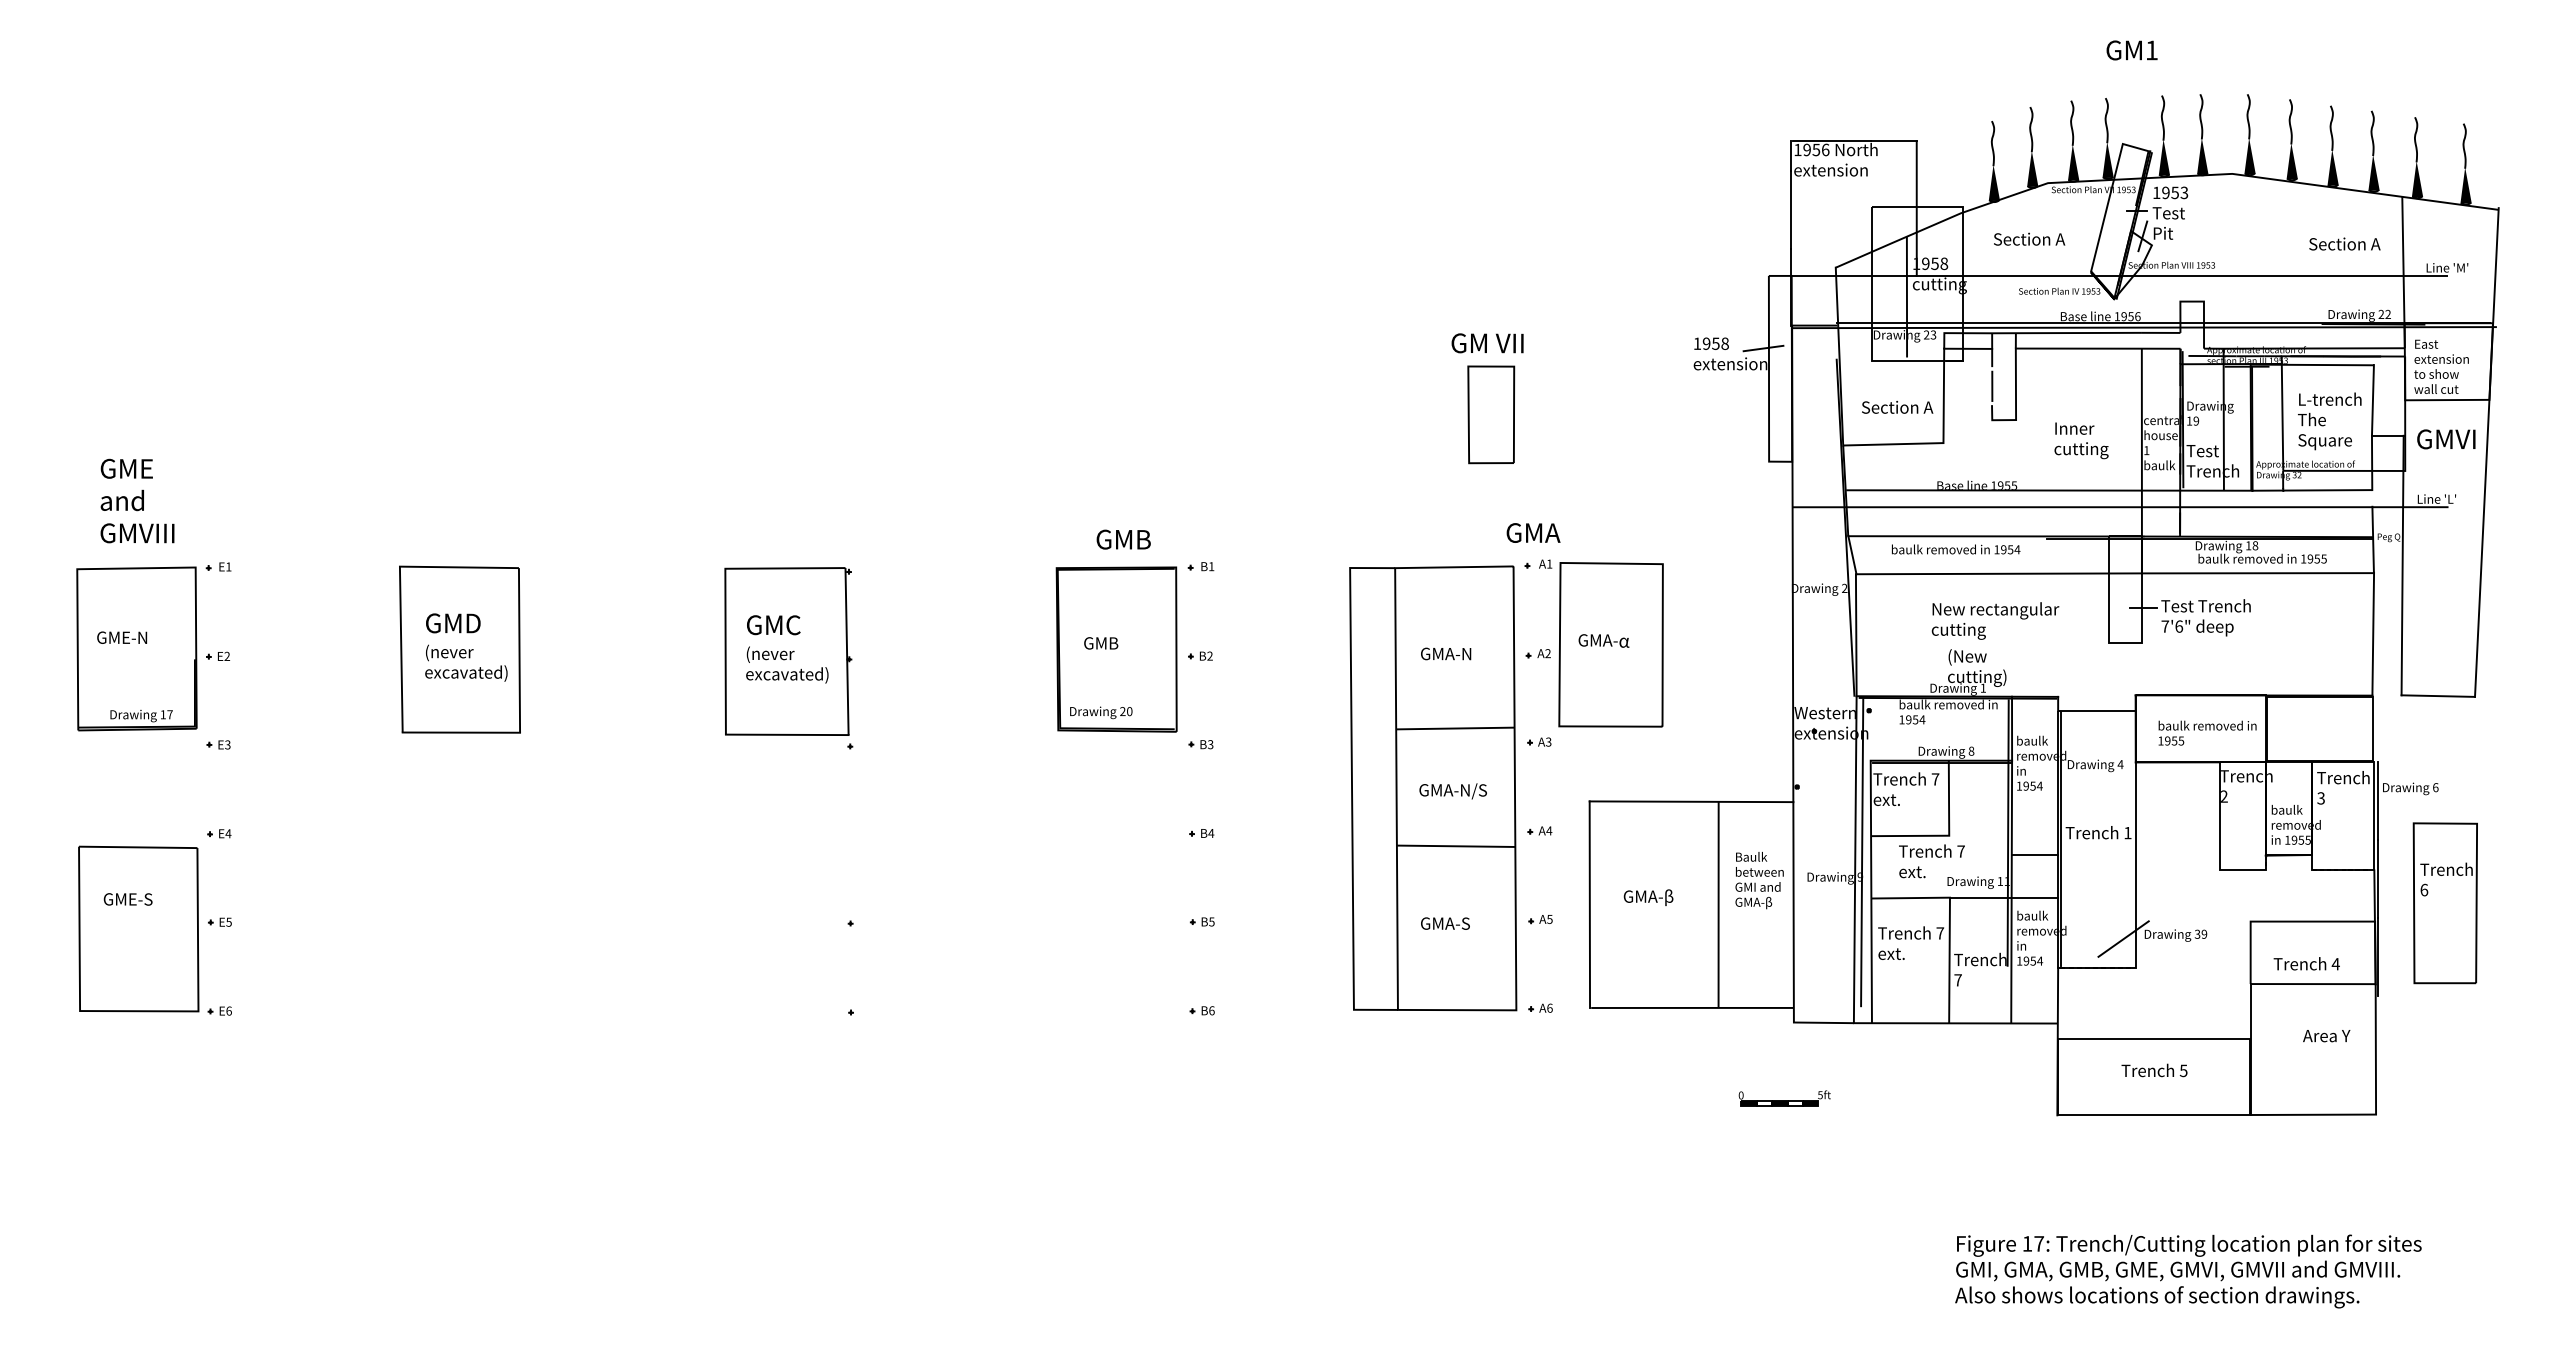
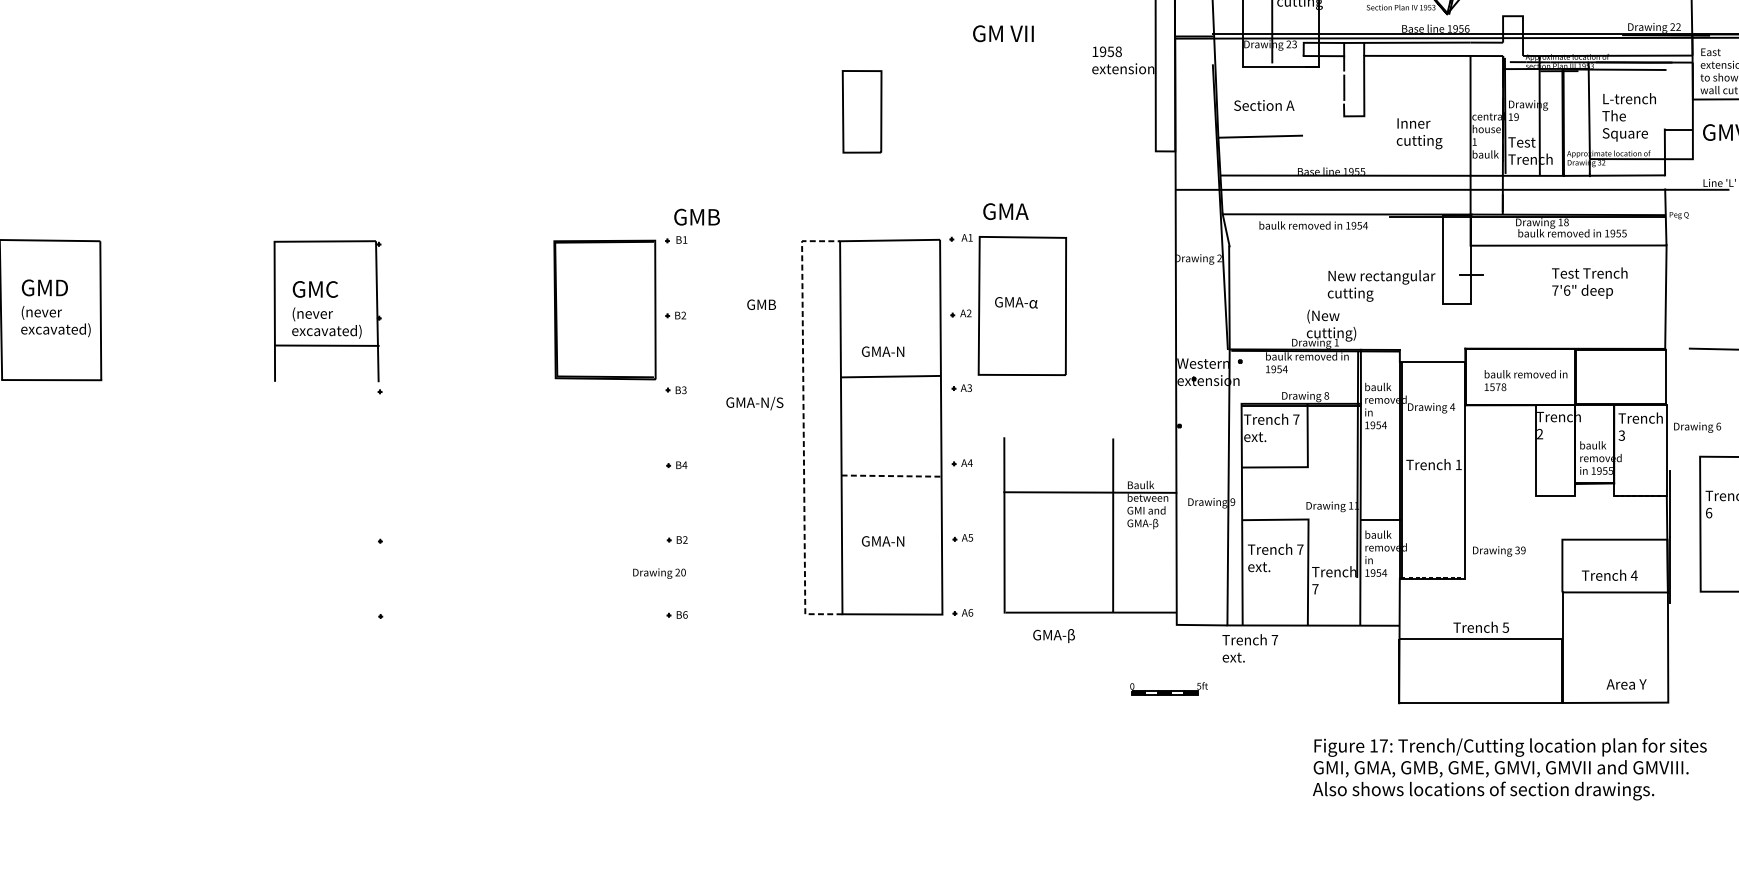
text: (1487, 343) -> (1003, 33), moved
line: (1763, 348) -> (1151, 55), removed
line: (1943, 395) -> (1303, 95), removed
line: (2372, 400) -> (1665, 99), removed
part: (1491, 414) -> (862, 111), moved
text: (1533, 532) -> (1005, 211), moved
text: (1123, 539) -> (696, 217), moved
line: (2402, 565) -> (1690, 239), removed
line: (1998, 573) -> (1349, 245), removed
text: (2205, 617) -> (1589, 282), moved
text: (1995, 620) -> (1381, 285), moved
text: (1101, 643) -> (761, 304), moved
text: (1446, 653) -> (883, 351), moved
text: (1101, 712) -> (659, 573), moved
line: (786, 734) -> (326, 345), moved
text: (2174, 740) -> (1498, 386), 1955 -> 1578
line: (1352, 787) -> (804, 426), solid -> dashed
text: (1452, 791) -> (754, 403), moved
line: (1691, 801) -> (1090, 492), moved
line: (2377, 801) -> (1669, 438), removed
line: (1456, 846) -> (891, 476), solid -> dashed
line: (1862, 852) -> (1234, 481), removed
line: (2034, 854) -> (1379, 483), removed
text: (1931, 861) -> (1249, 648), moved
text: (1648, 897) -> (1053, 635), moved
line: (1980, 897) -> (1334, 519), removed
text: (1211, 921) -> (685, 539), B5 -> B2
text: (1466, 923) -> (900, 541), GMA-S -> GMA-N
line: (2123, 938) -> (1455, 553), removed
text: (2326, 1036) -> (1626, 684), moved
text: (2154, 1070) -> (1481, 627), moved
text: (2188, 1271) -> (1509, 769), moved

